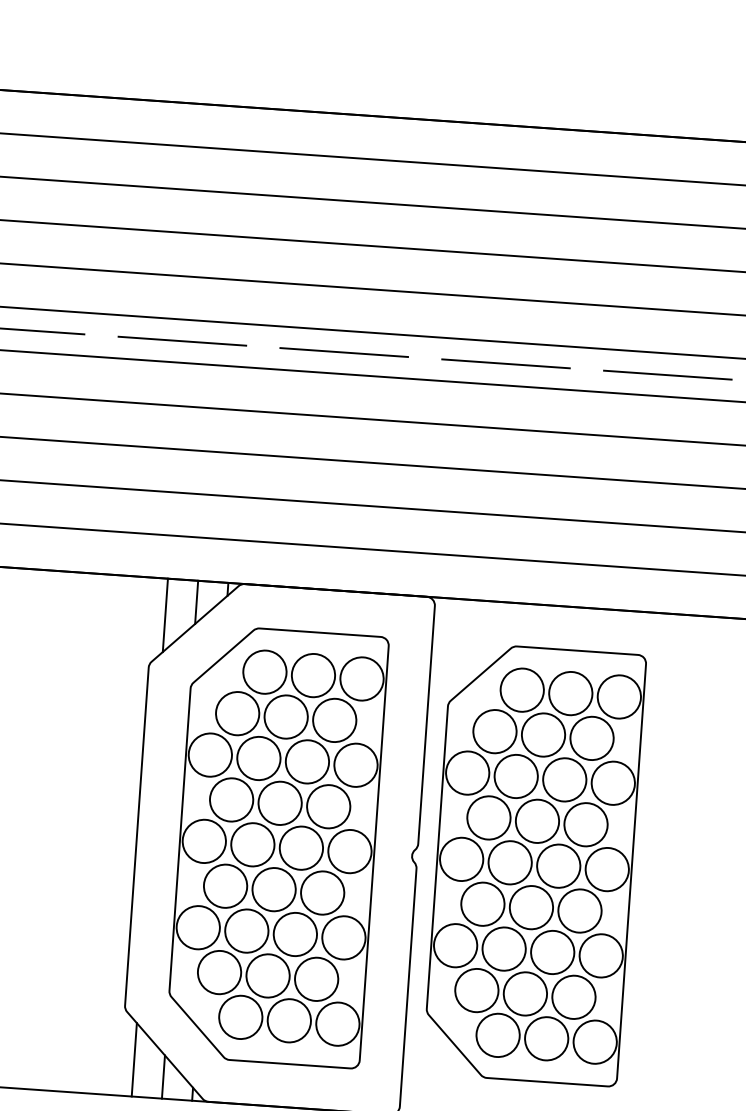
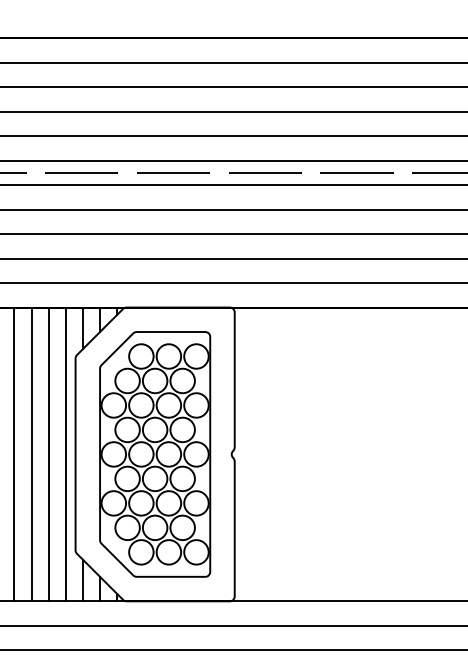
line: (29, 829) -> (14, 454), added
line: (59, 831) -> (31, 454), added
line: (89, 833) -> (48, 454), added
line: (119, 835) -> (65, 454), added
part: (535, 864) -> (301, 454), removed

